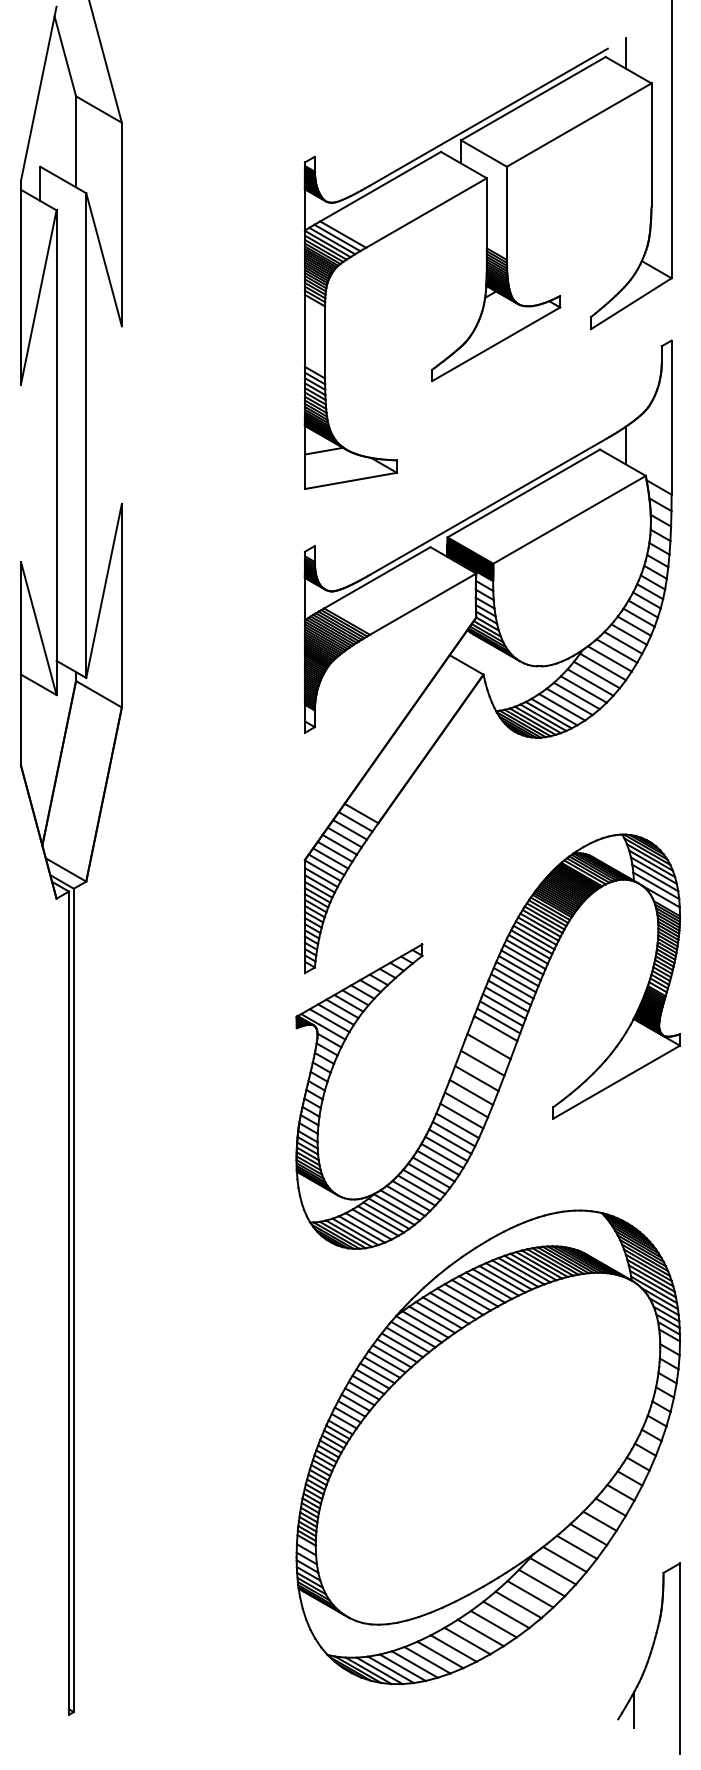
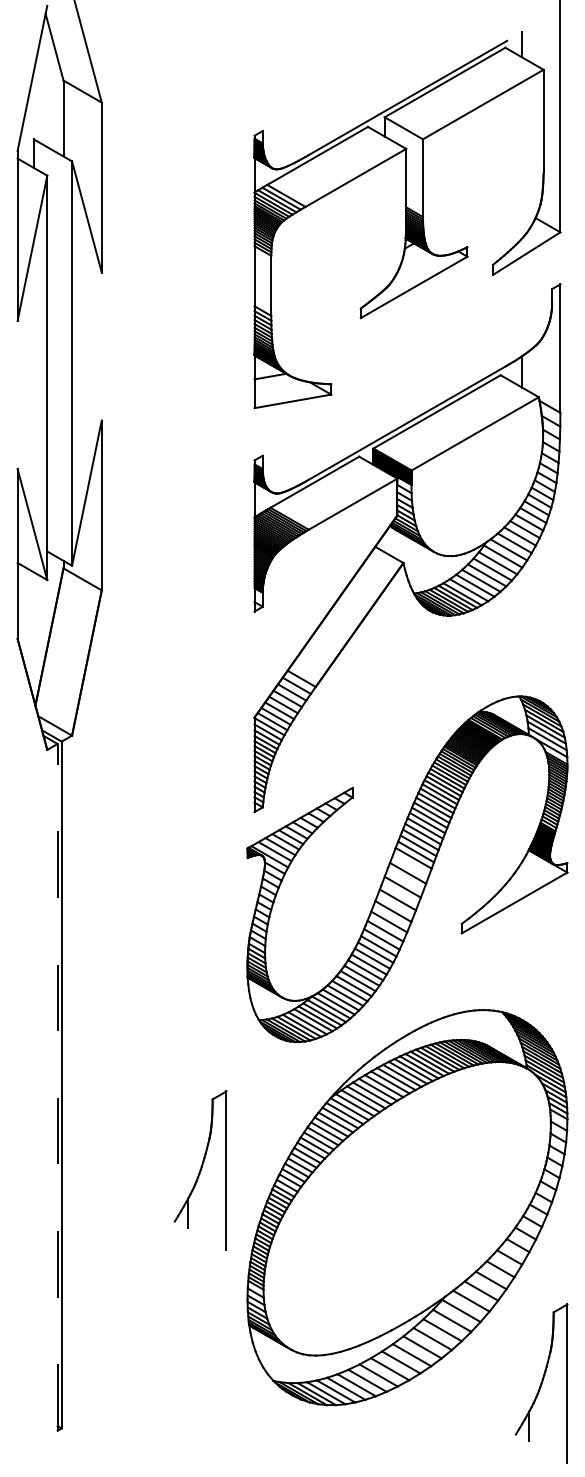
line: (68, 1302) -> (57, 1086), solid -> dashed
part: (240, 1402) -> (200, 1170), added

